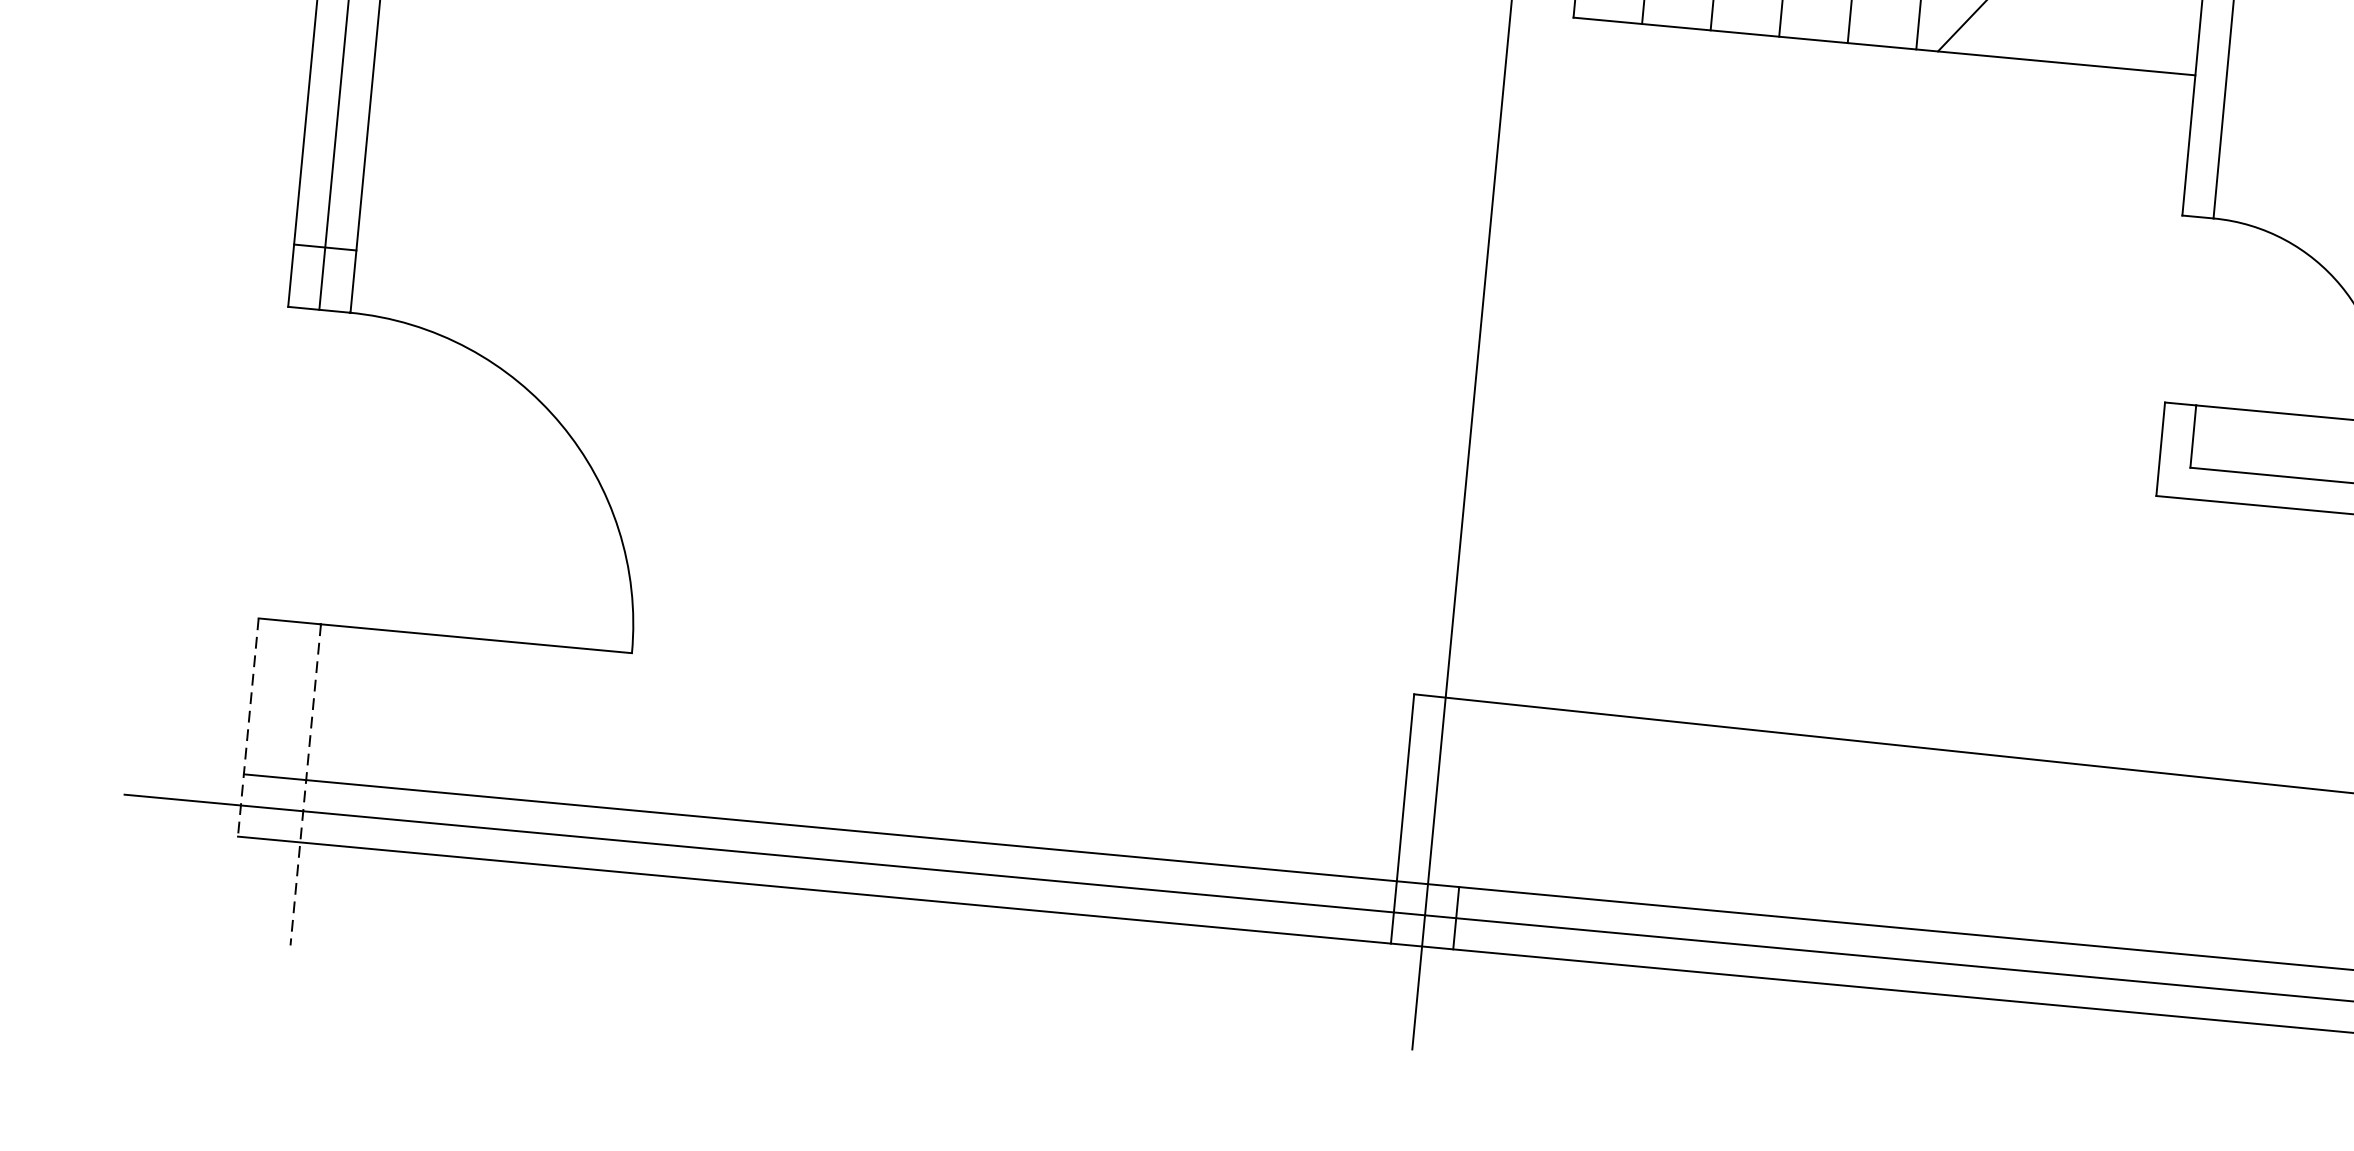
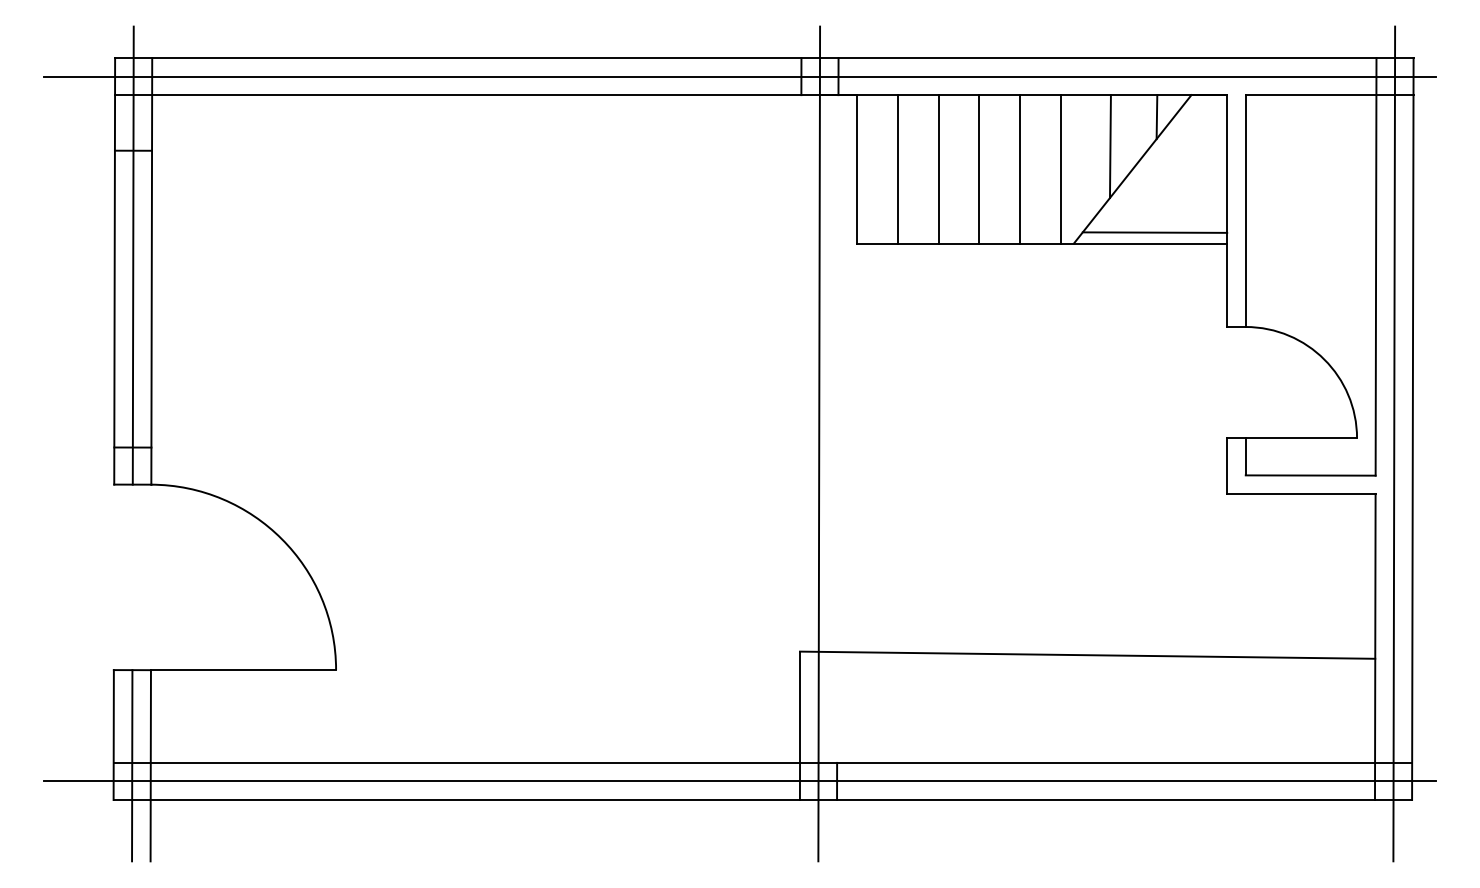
line: (2074, 45) -> (1154, 232), added
line: (247, 728) -> (113, 735), dashed -> solid
line: (275, 781) -> (132, 765), added
line: (305, 784) -> (150, 765), dashed -> solid

